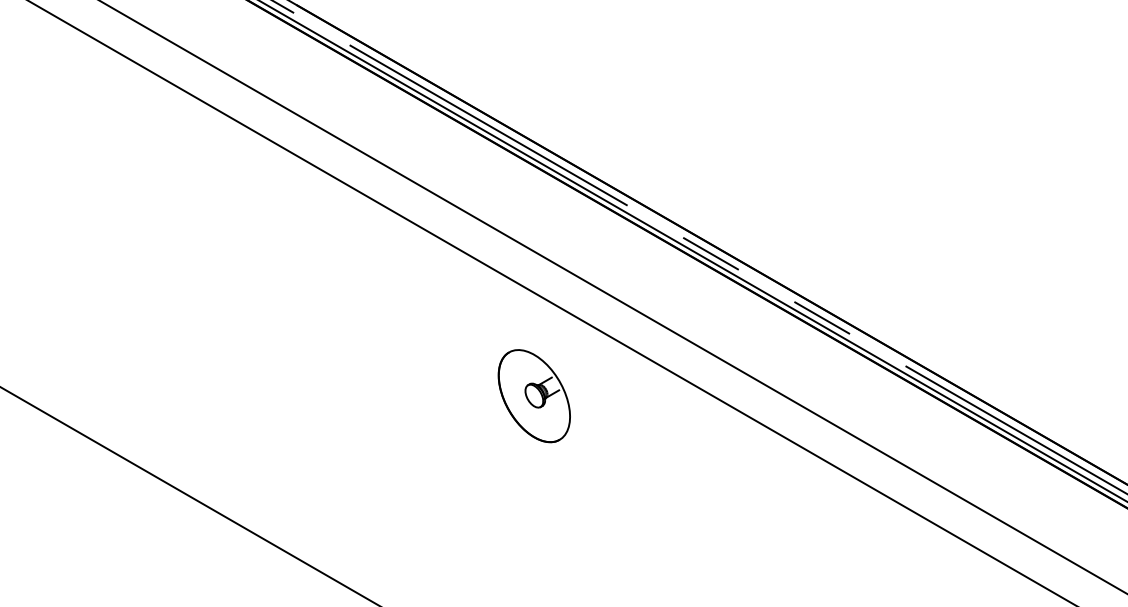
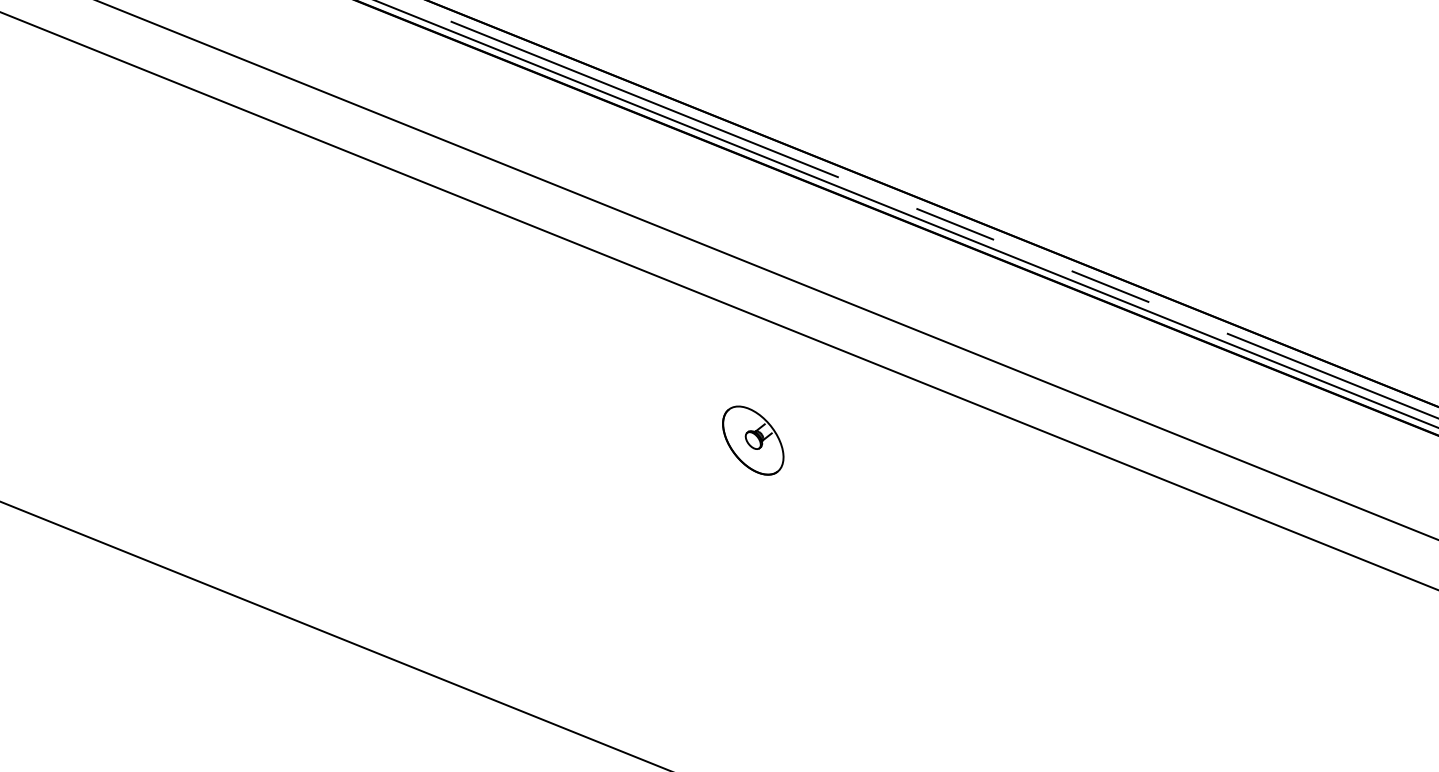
part: (533, 396) -> (752, 441), size x0.6

